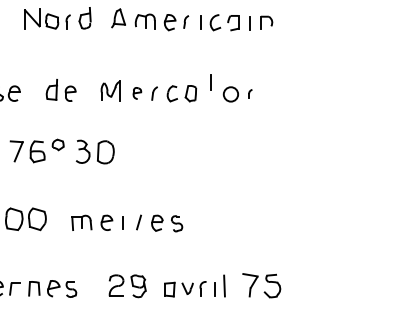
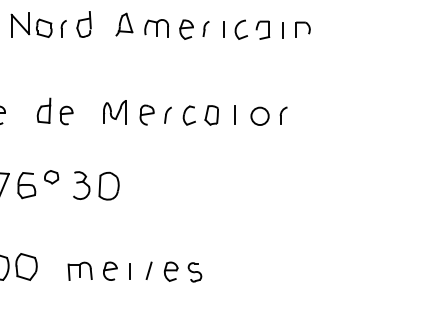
line: (210, 82) -> (235, 115), moved
part: (137, 93) -> (147, 115), size x1.43
part: (250, 93) -> (283, 115), size x1.67

